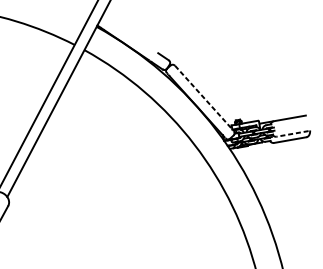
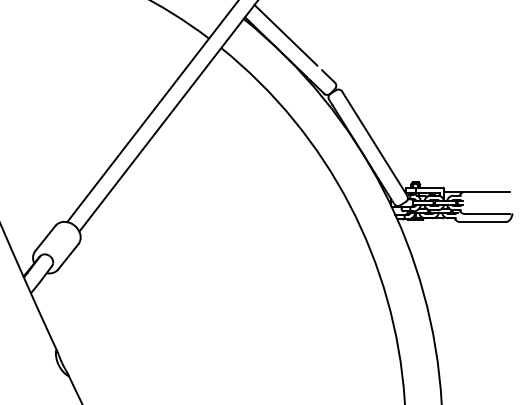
line: (128, 33) -> (285, 35), added
line: (205, 98) -> (375, 144), dashed -> solid
line: (292, 134) -> (487, 214), dashed -> solid

